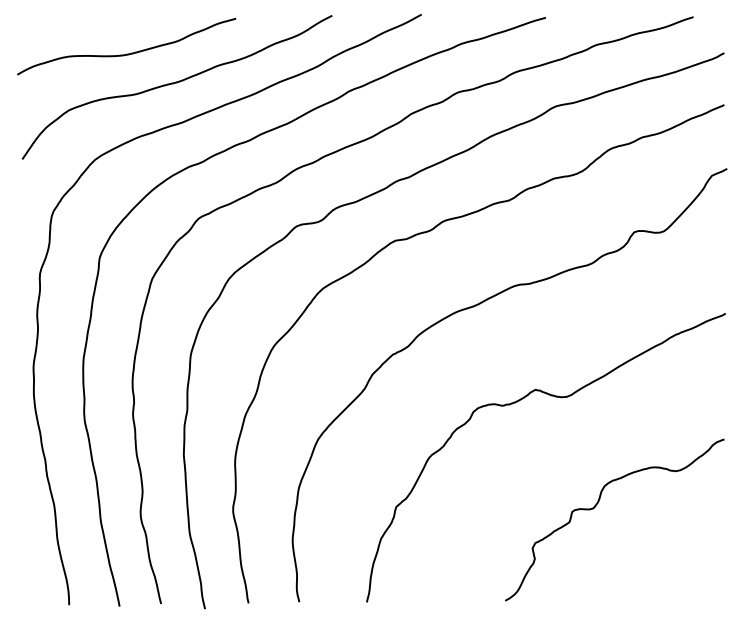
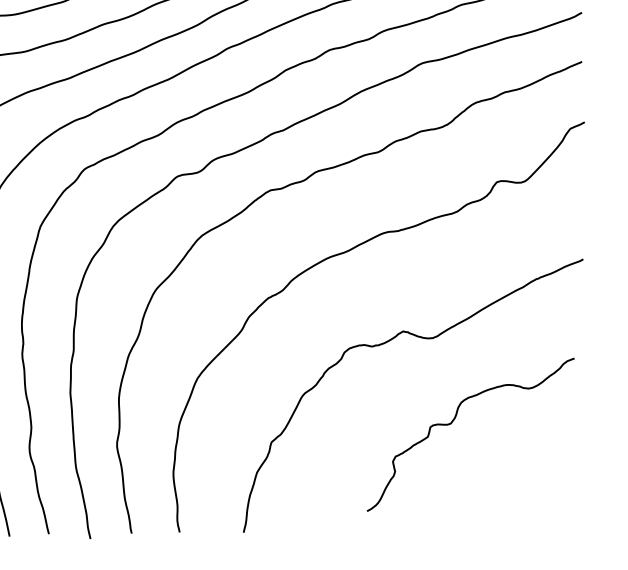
curve: (596, 506) -> (453, 422), moved

